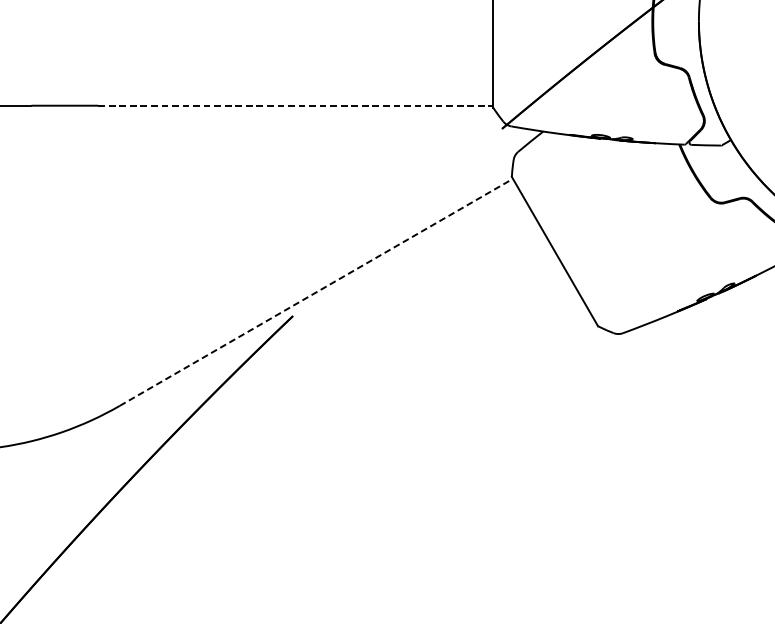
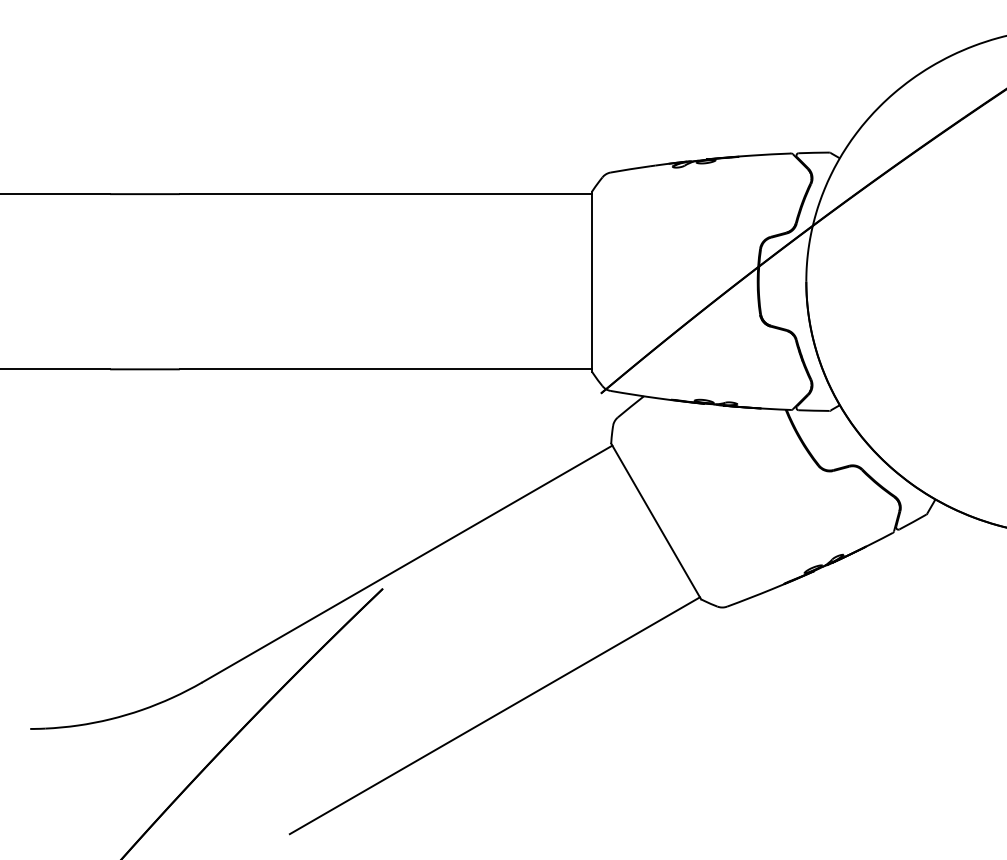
line: (296, 105) -> (386, 369), dashed -> solid
line: (316, 292) -> (407, 564), dashed -> solid
line: (399, 437) -> (494, 715), added

